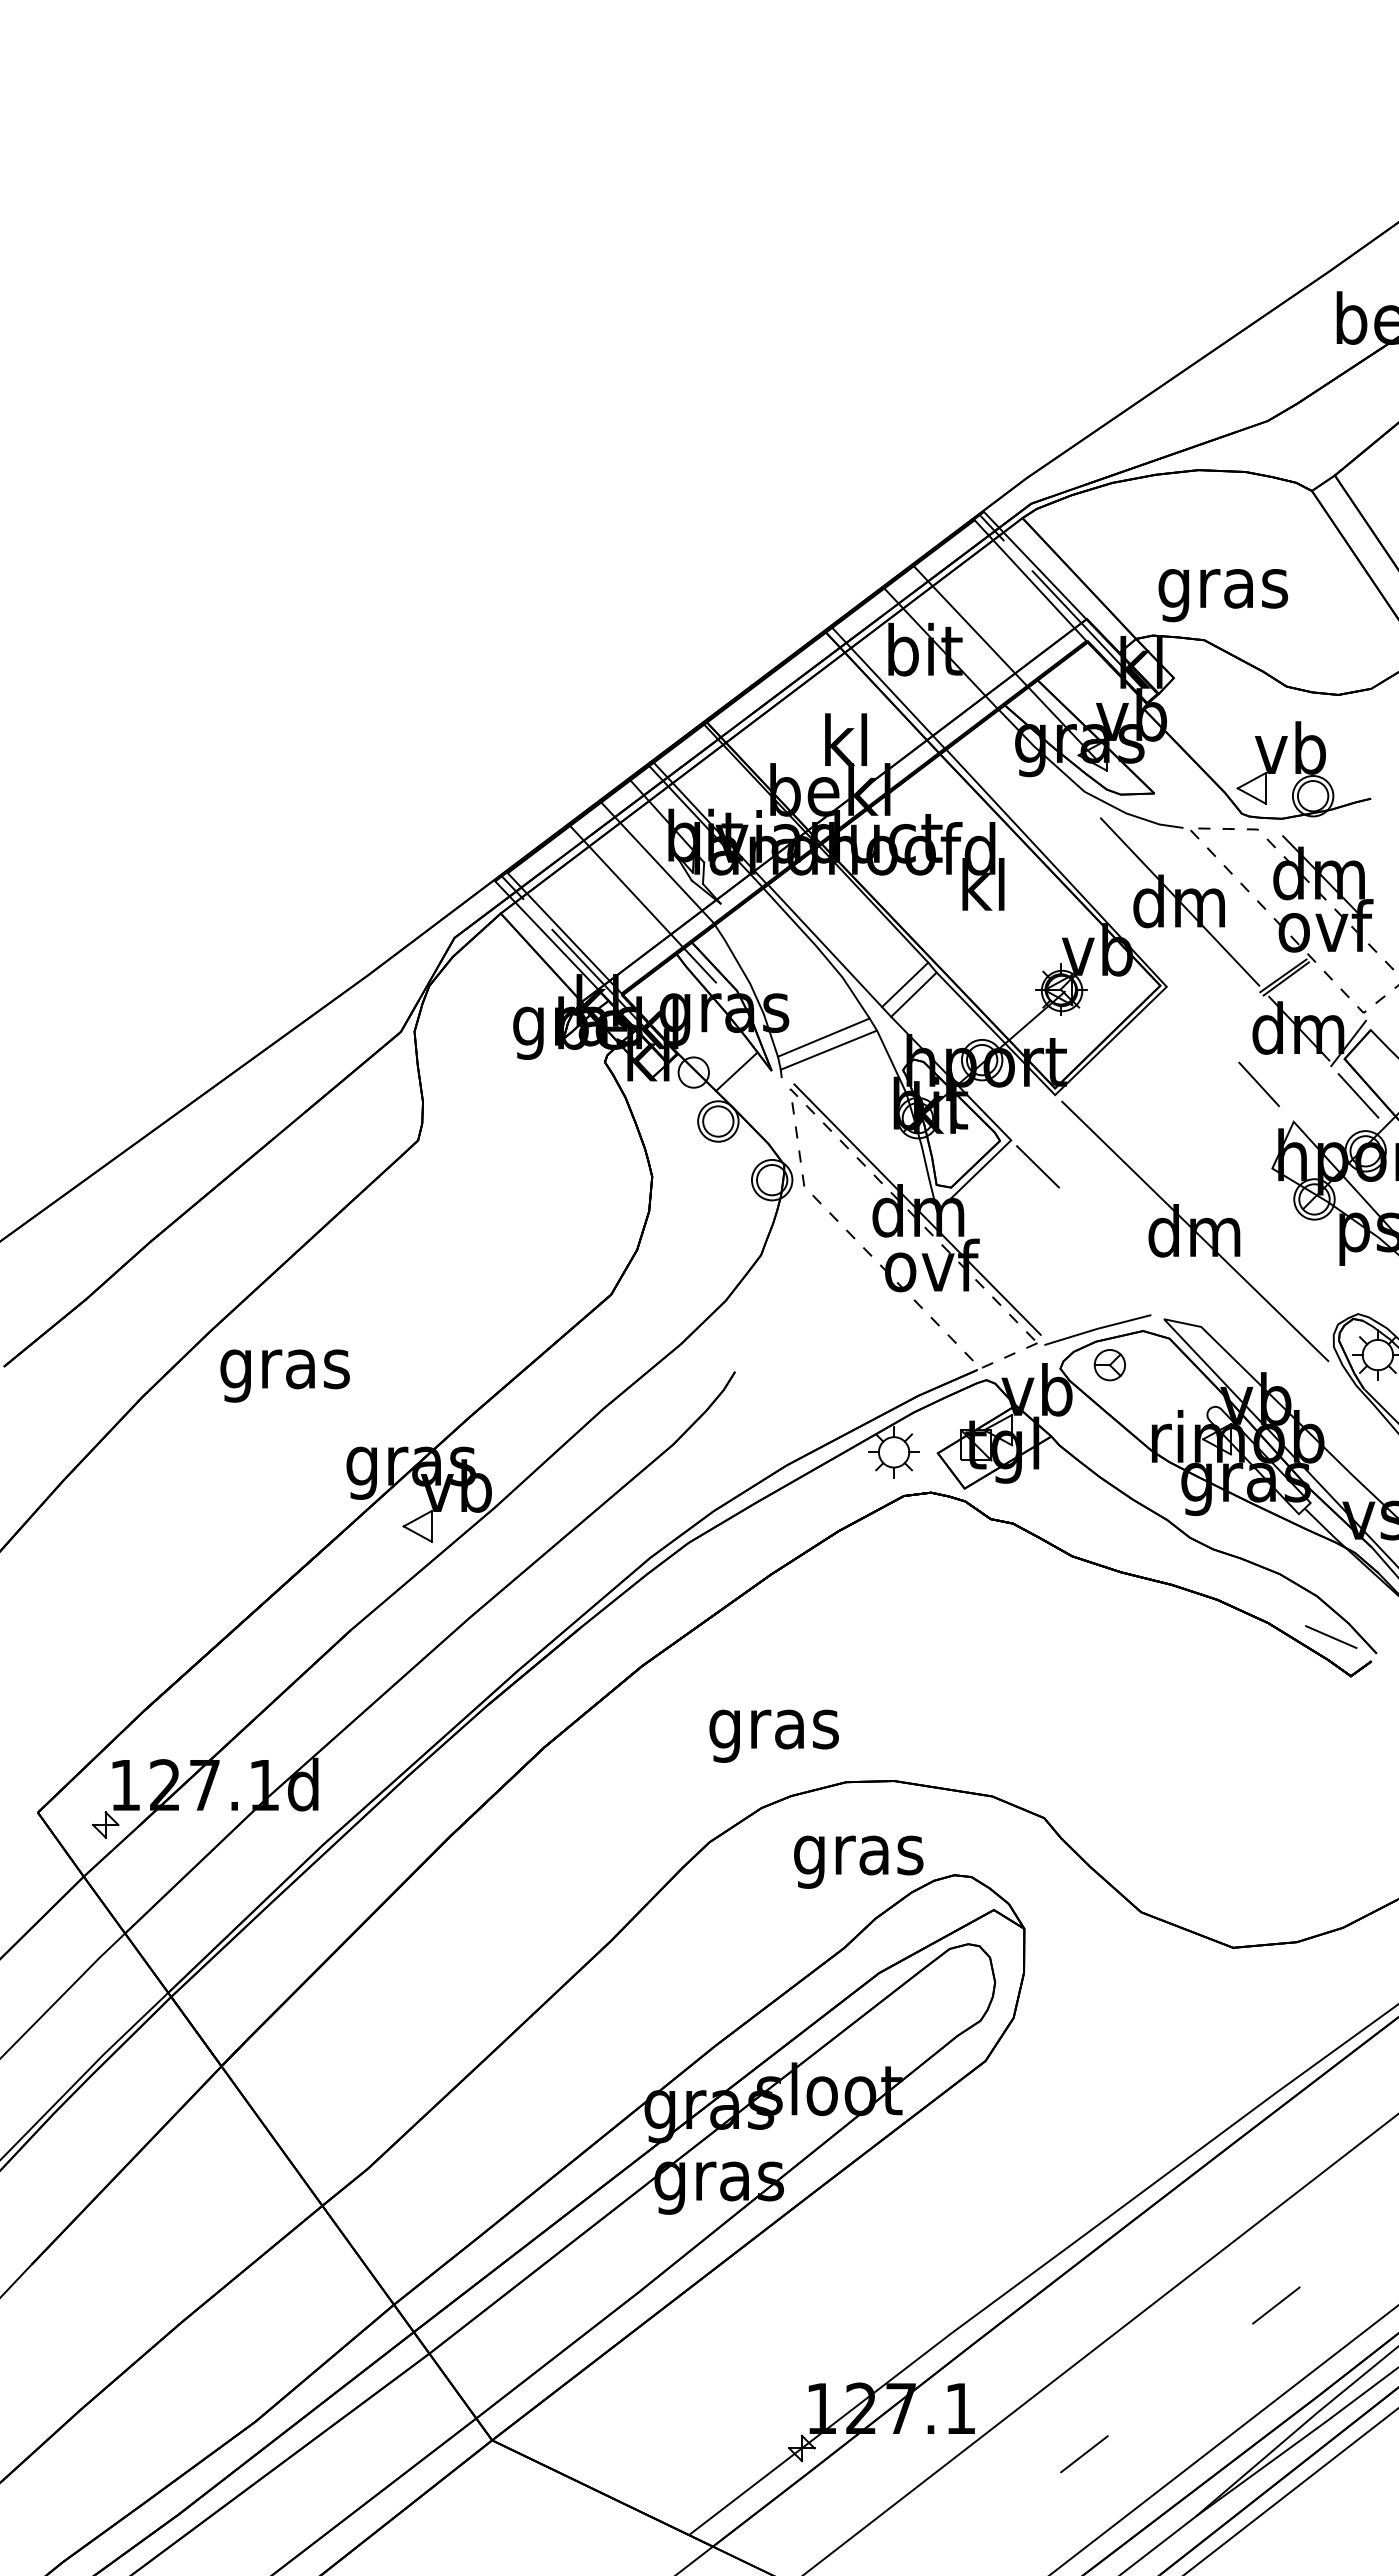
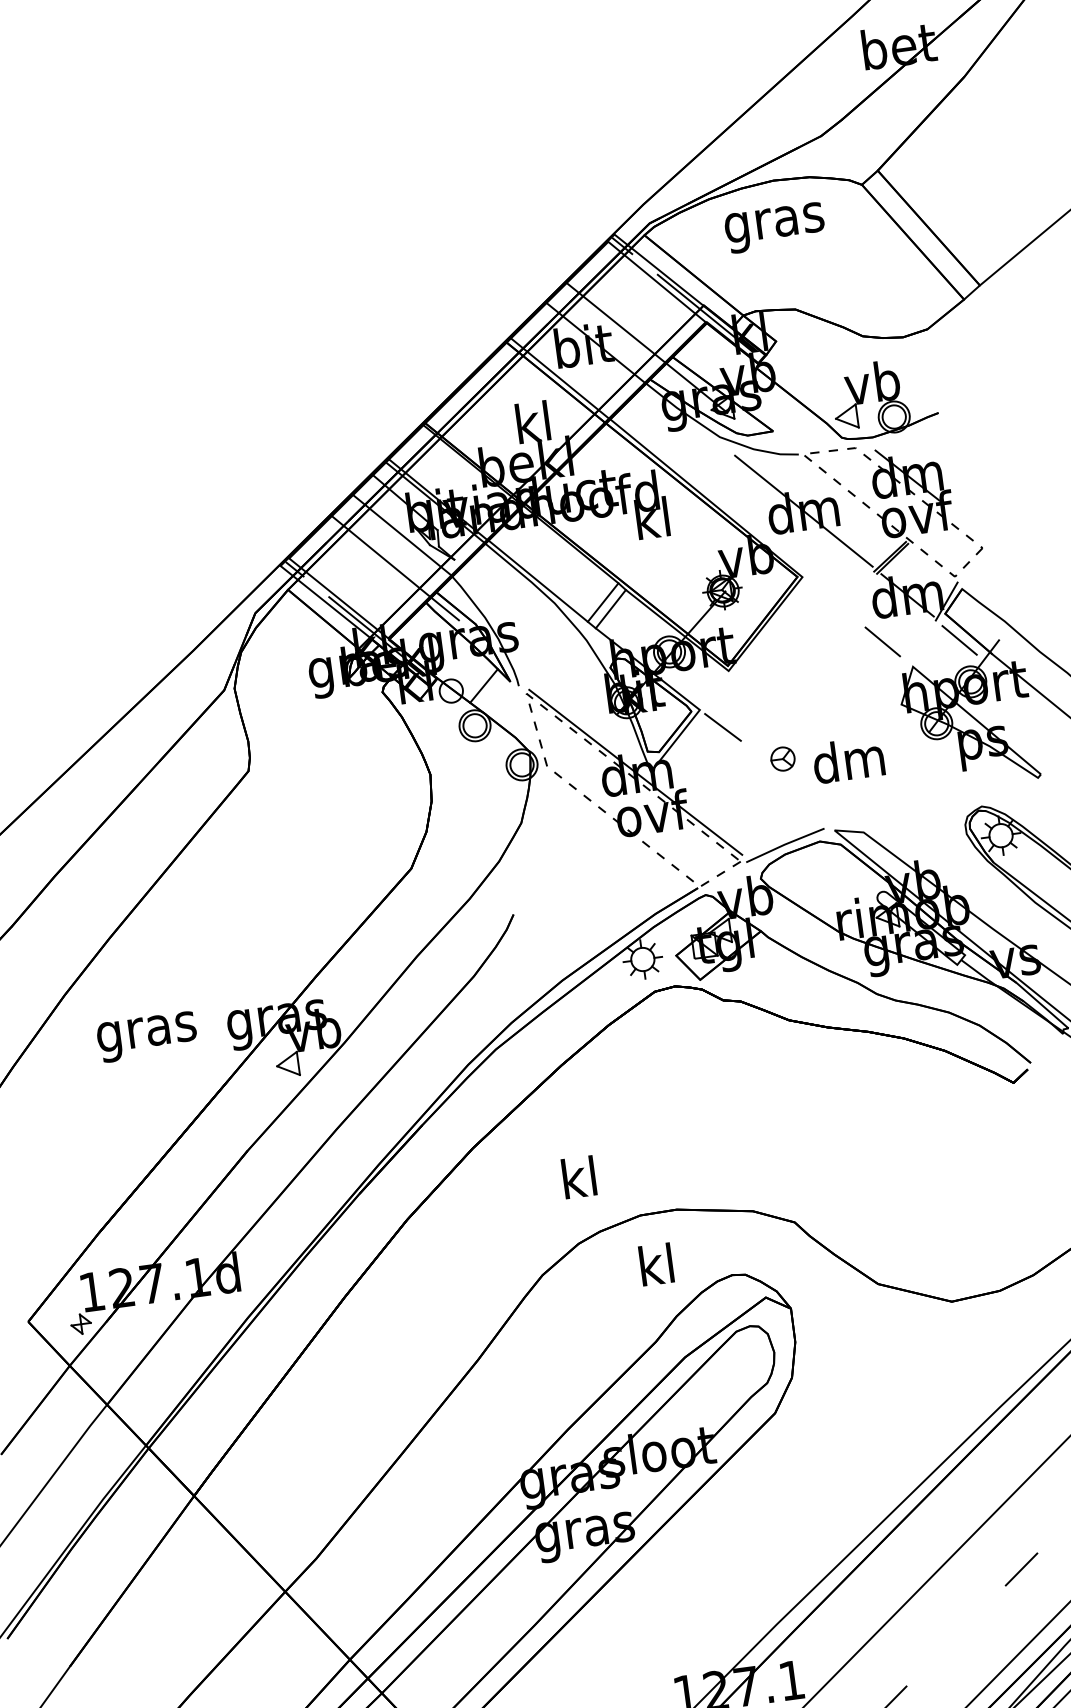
text: (1223, 595) -> (775, 227), moved
line: (823, 1037) -> (546, 651), removed
line: (828, 1049) -> (551, 659), removed
line: (1195, 1231) -> (849, 760), removed
part: (1109, 1365) -> (782, 759), moved
text: (284, 1375) -> (146, 1036), moved
line: (1331, 1637) -> (994, 1055), removed
text: (773, 1728) -> (579, 1182), gras -> kl
text: (858, 1854) -> (657, 1269), gras -> kl

